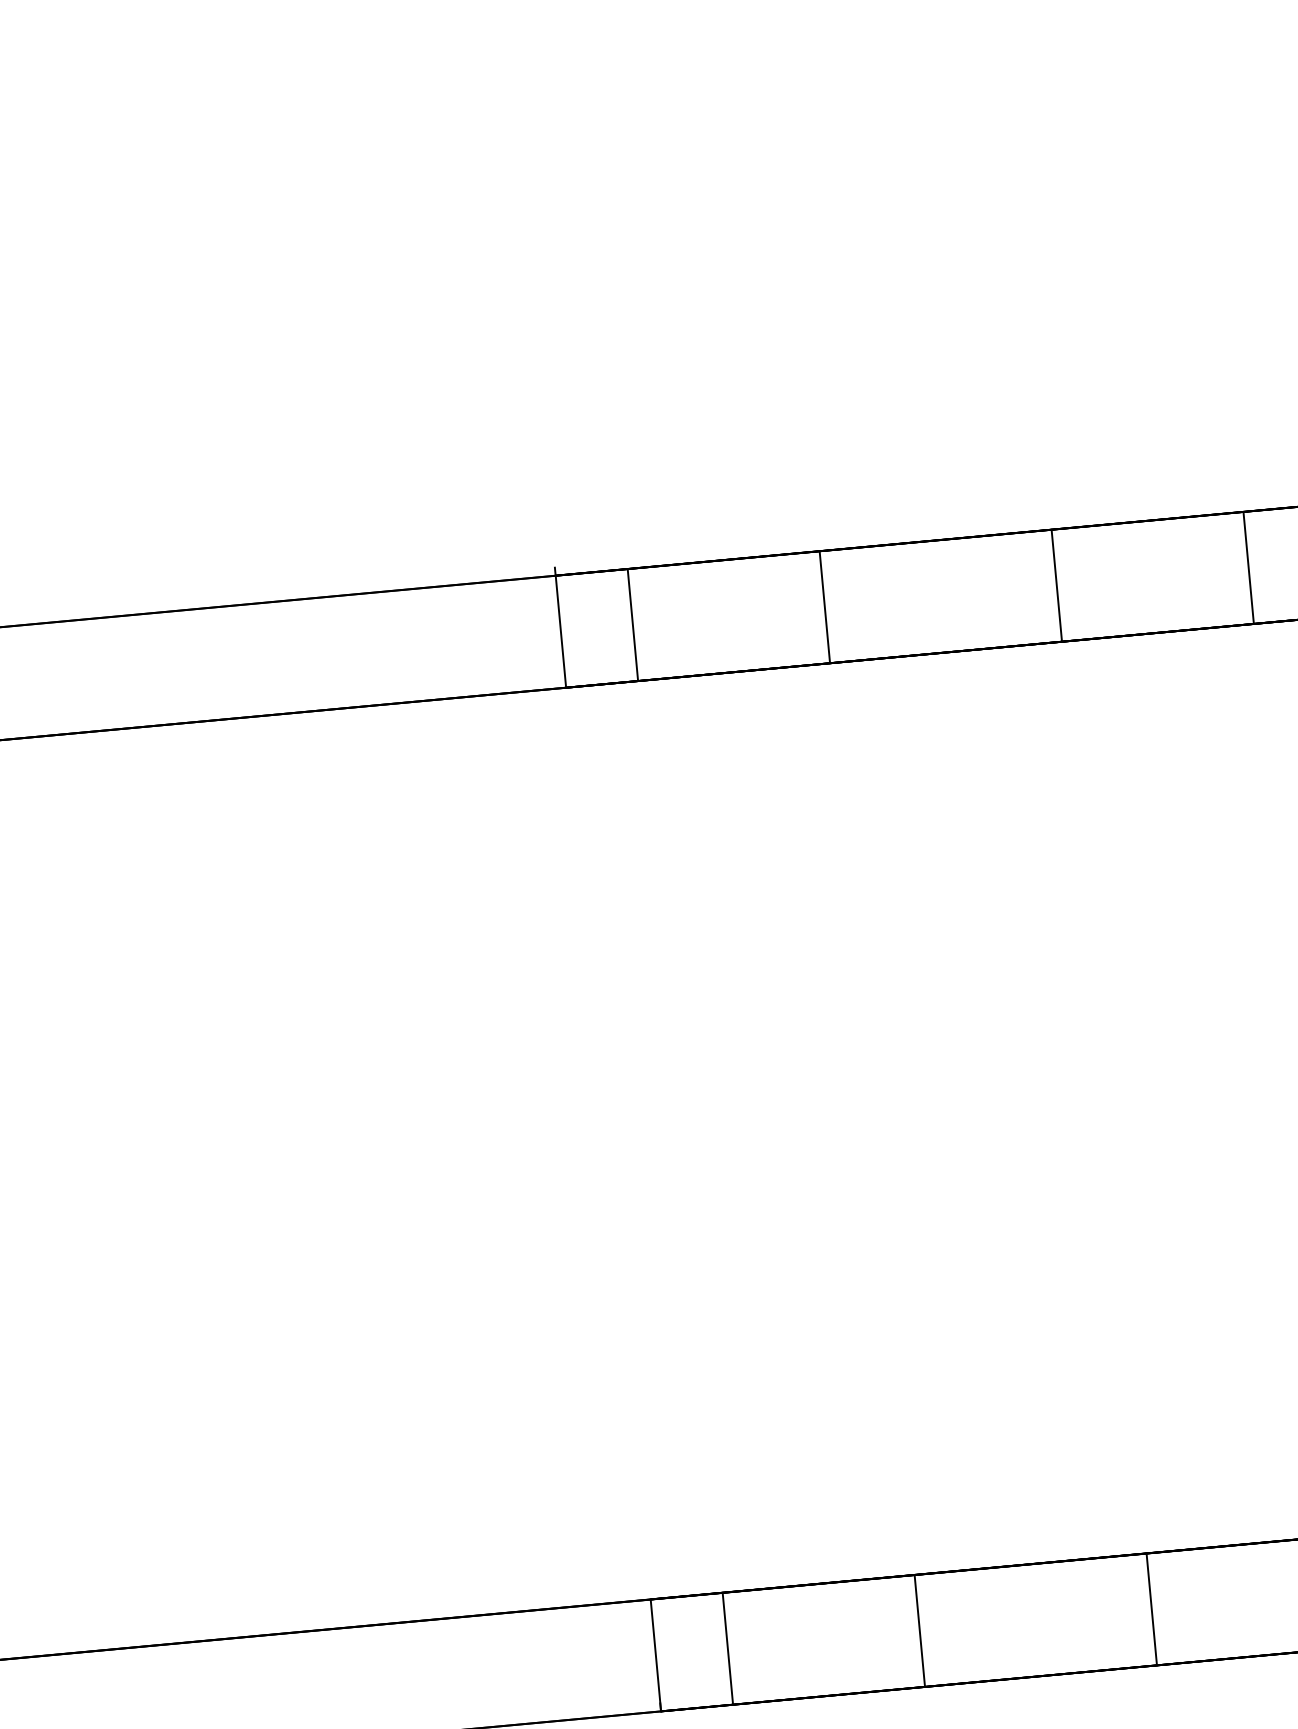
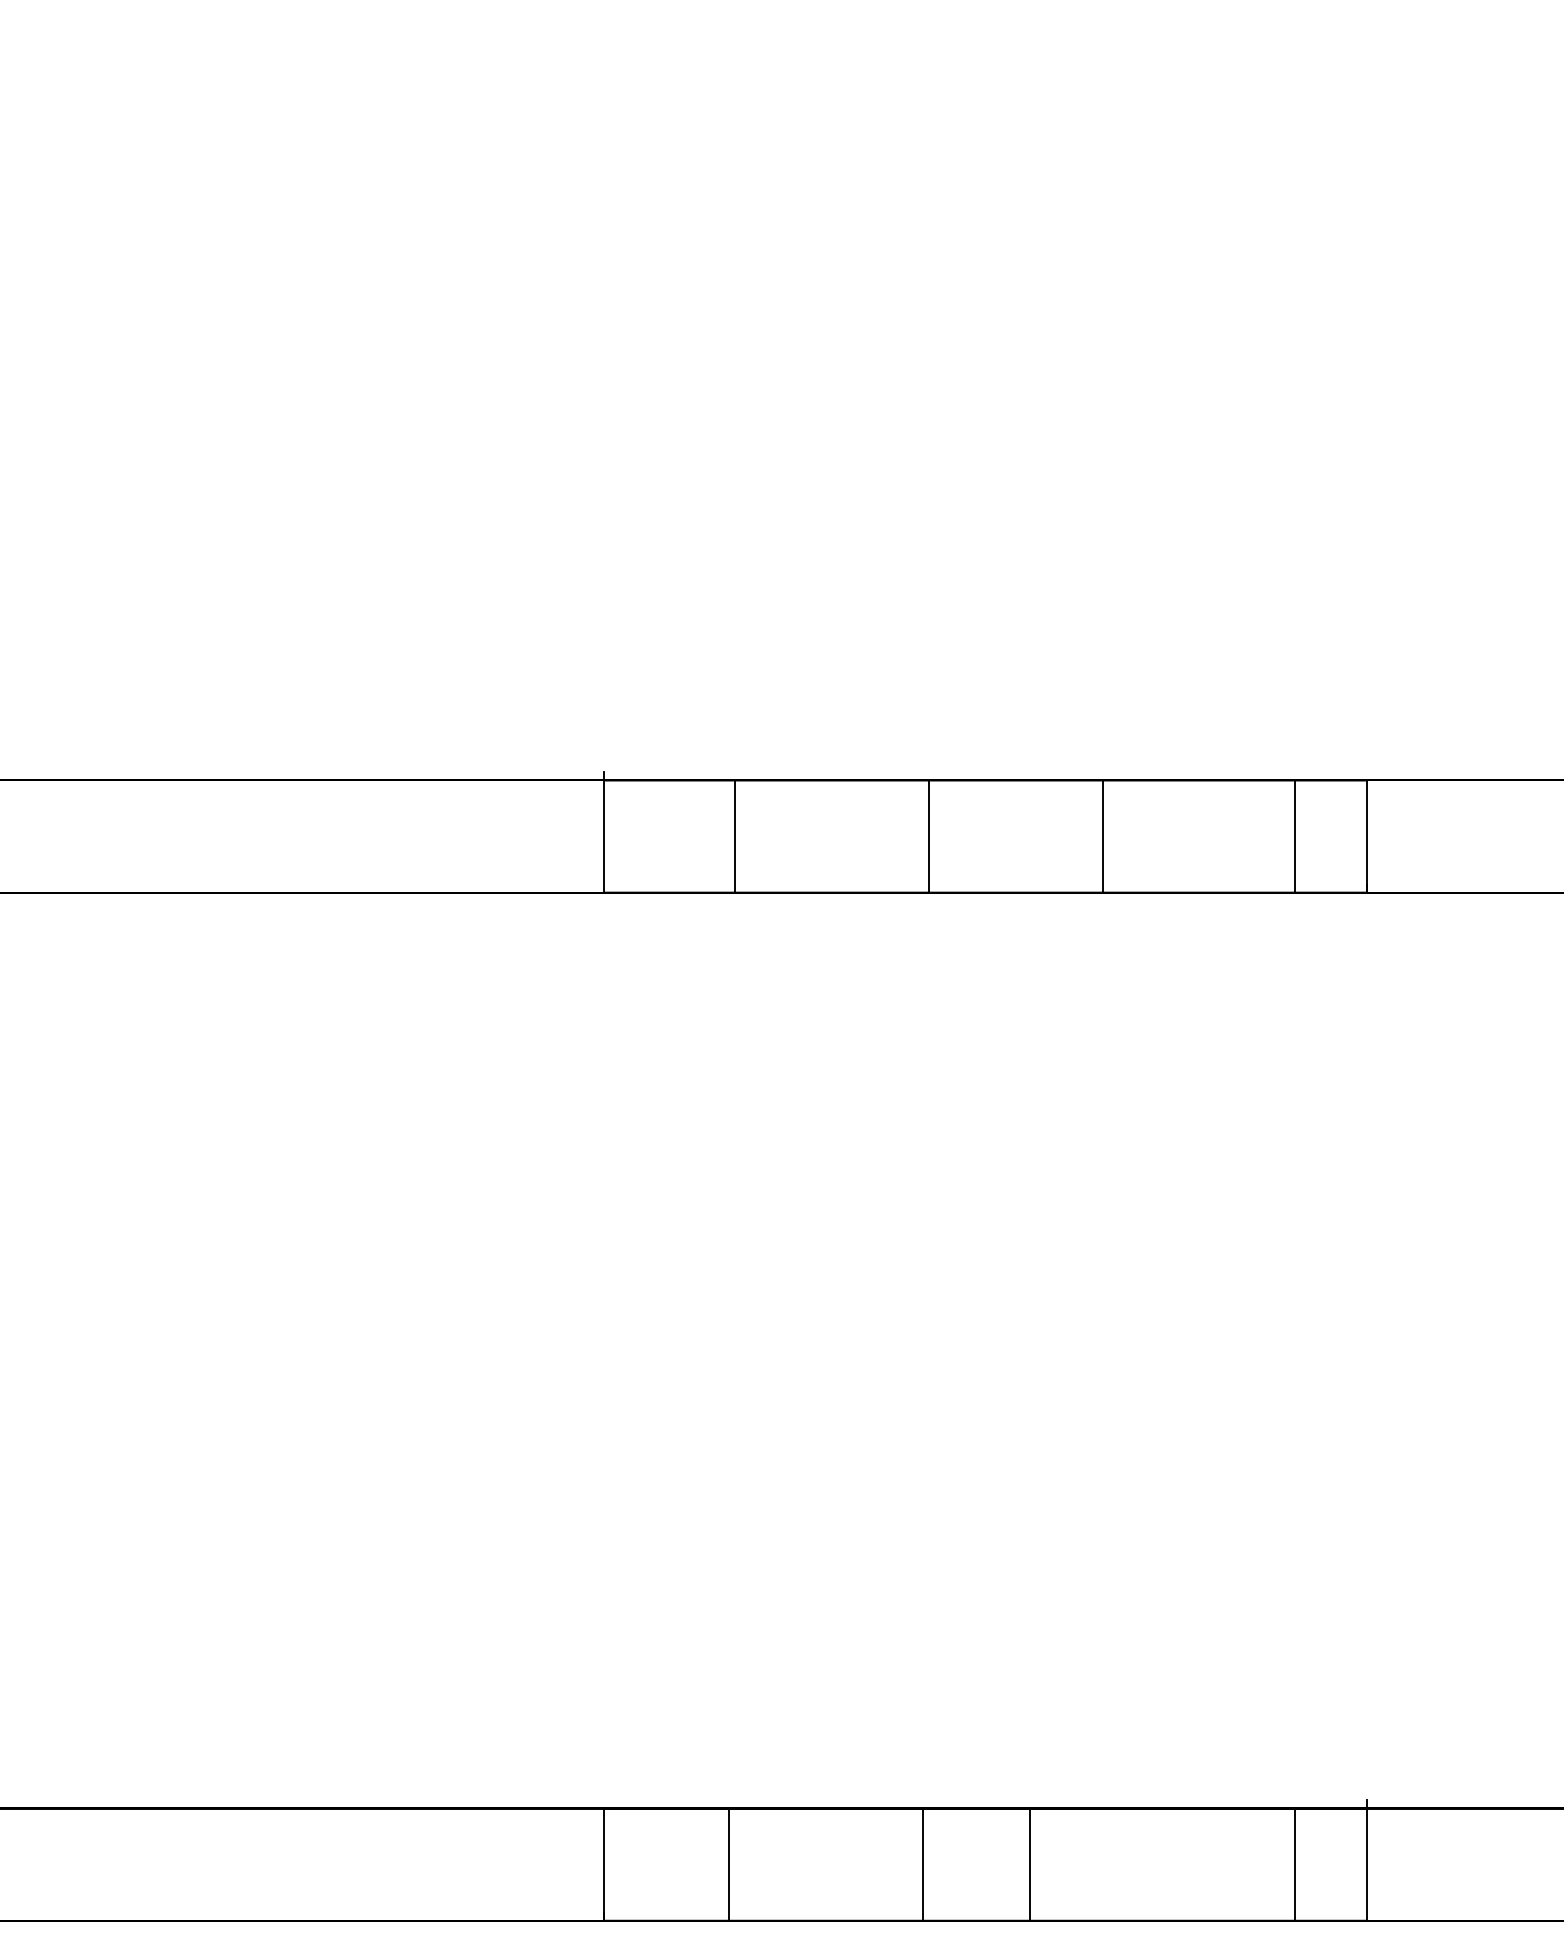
line: (824, 607) -> (928, 836), moved
line: (632, 625) -> (734, 836), moved
line: (1151, 1609) -> (1029, 1864), moved
line: (919, 1630) -> (922, 1864), moved
line: (727, 1648) -> (728, 1864), moved

